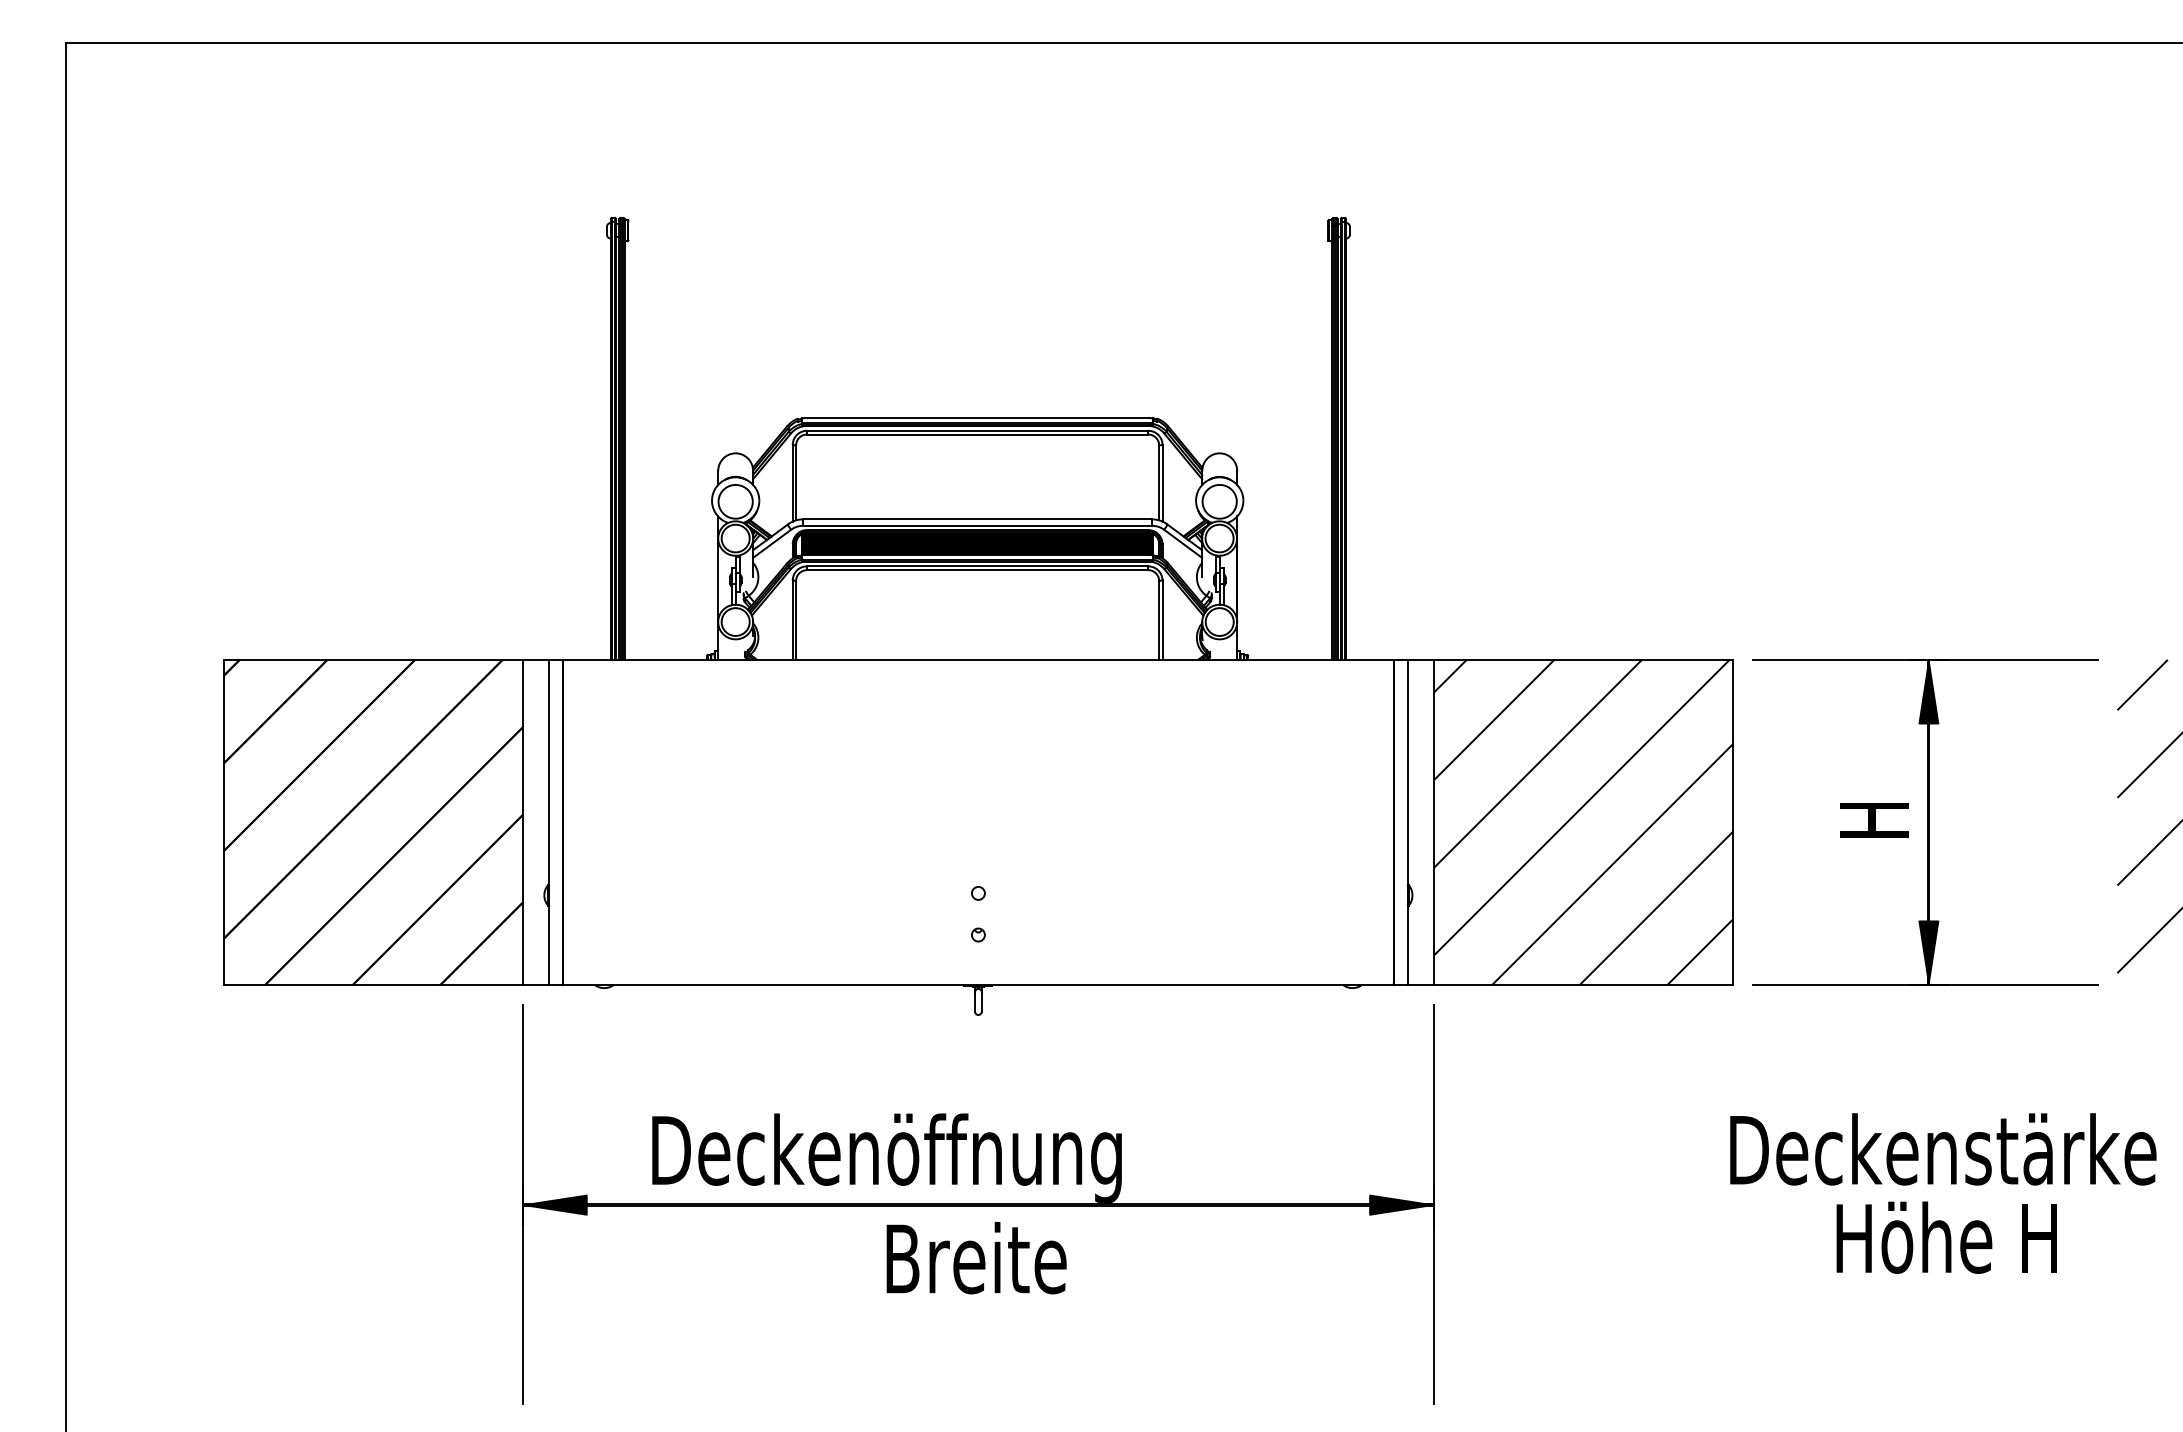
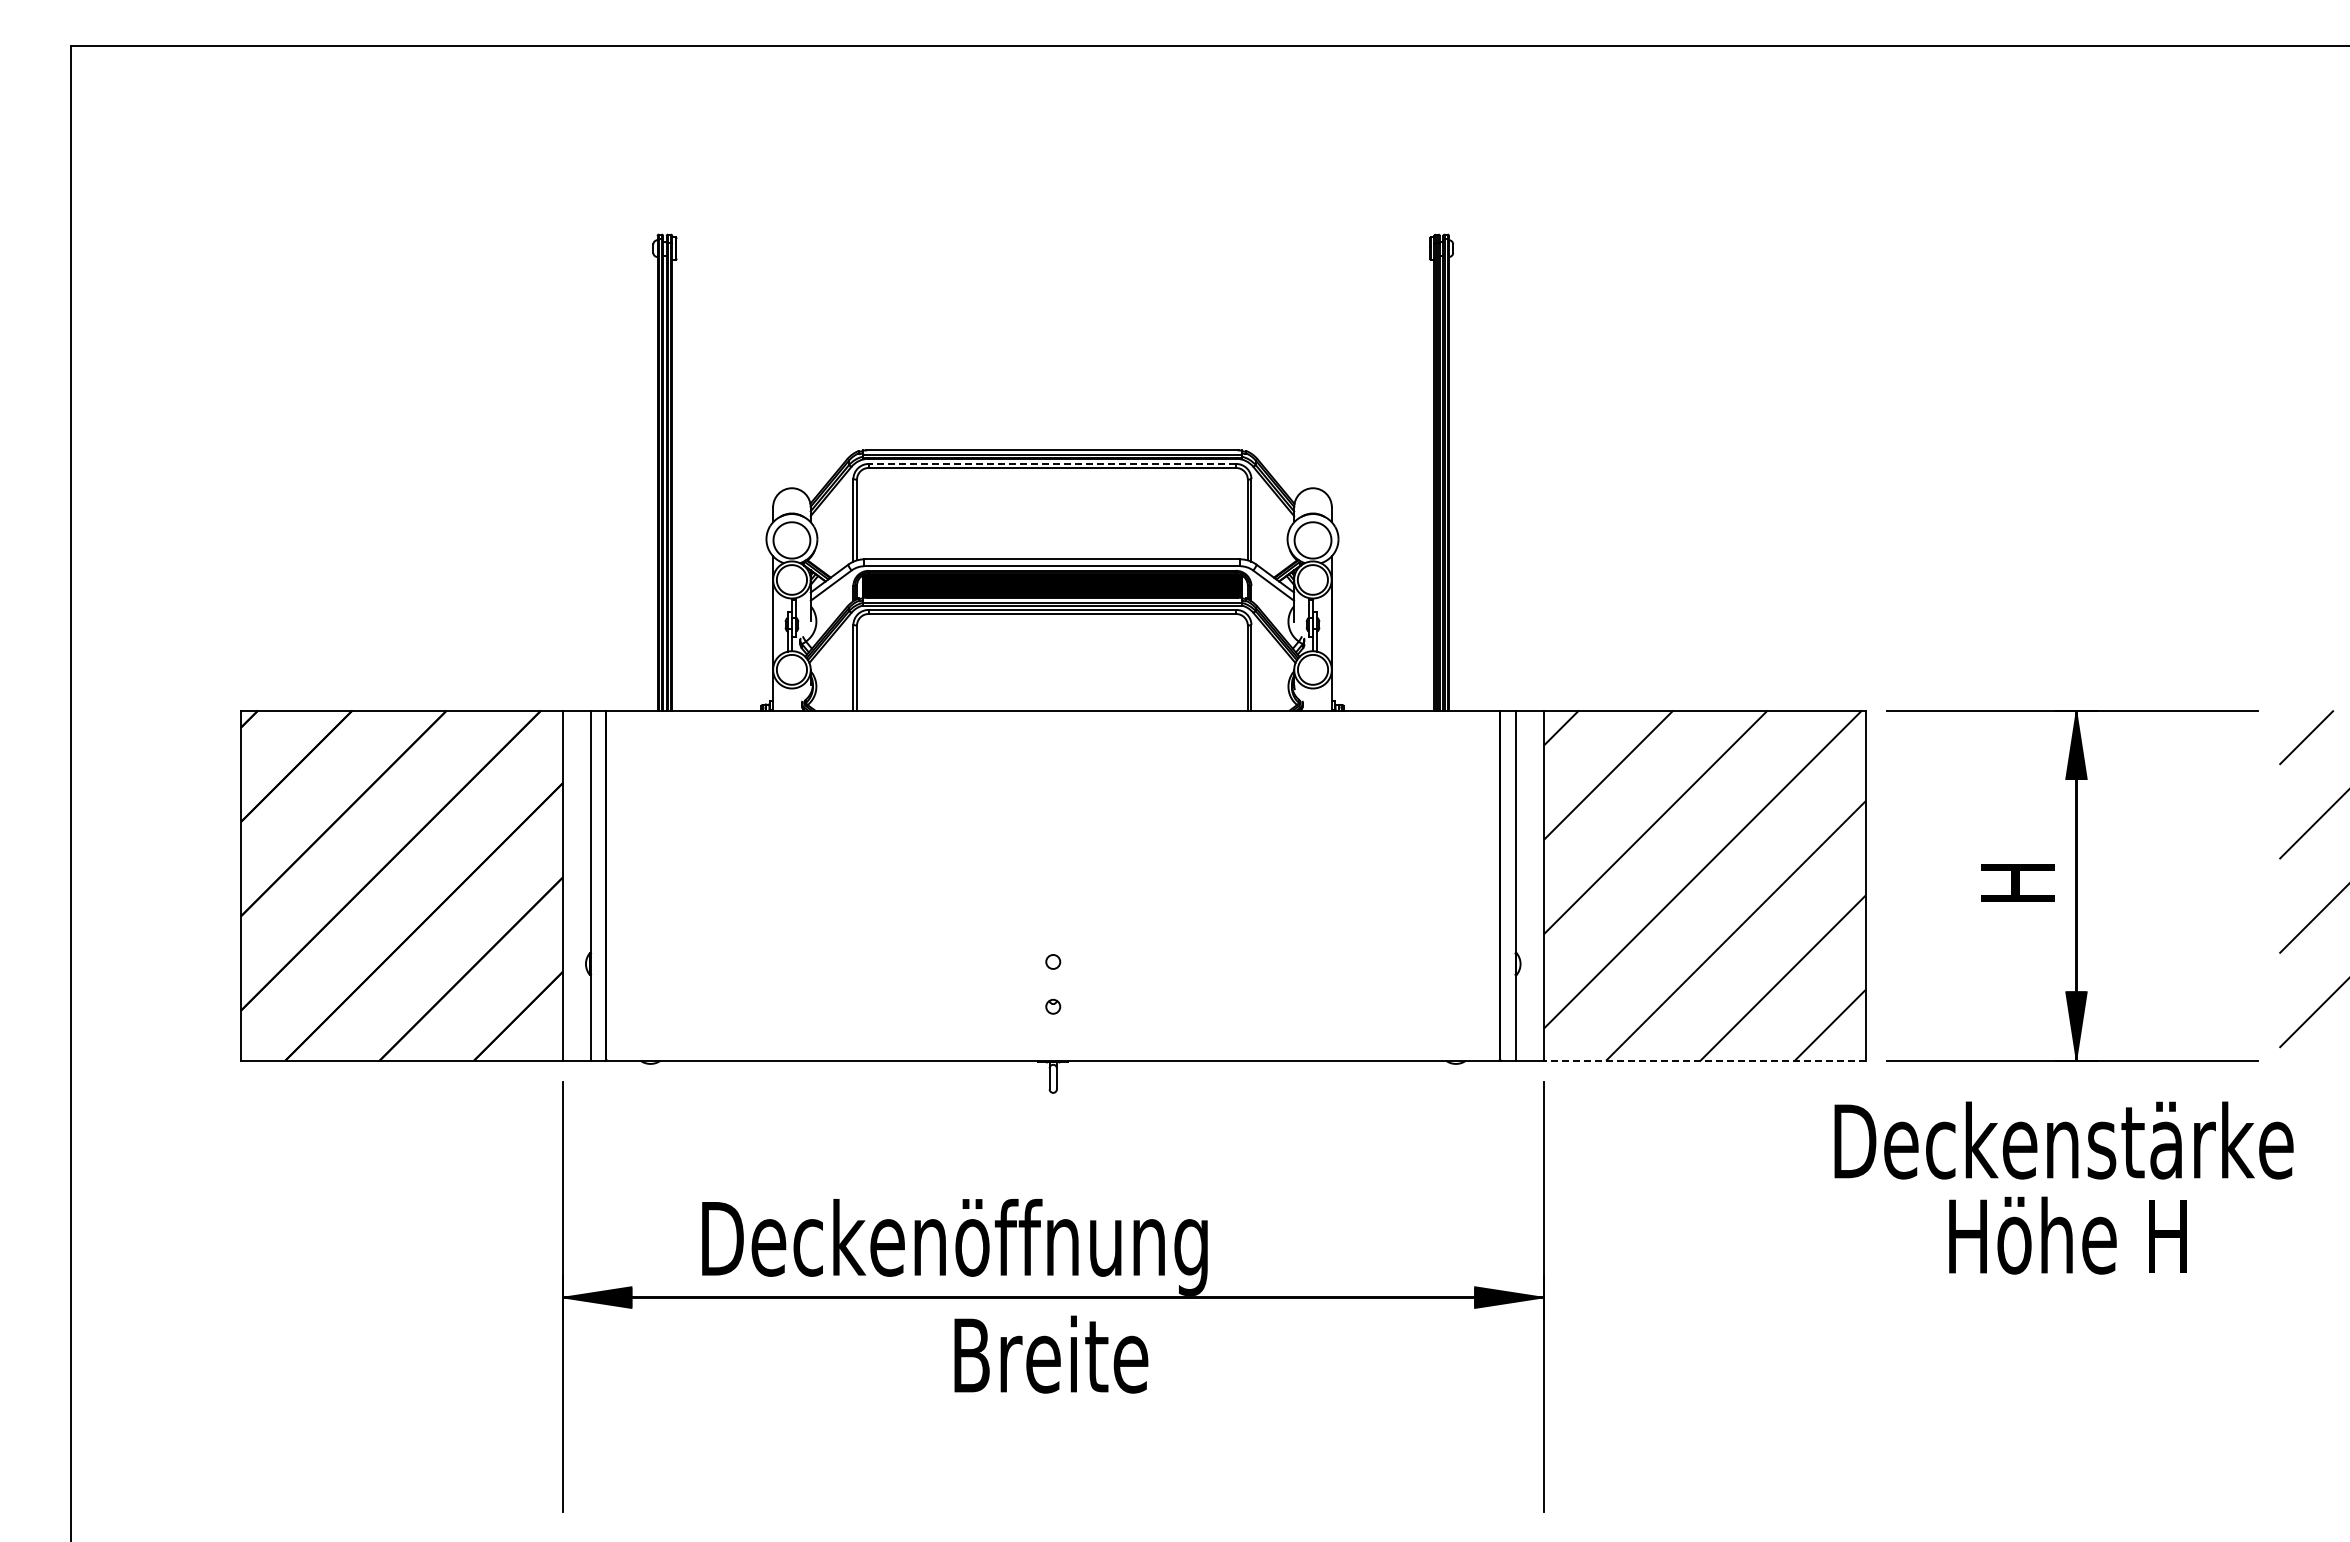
line: (977, 430) -> (1052, 463), solid -> dashed
line: (1583, 984) -> (1704, 1060), solid -> dashed
text: (1942, 1192) -> (2063, 1187), moved

